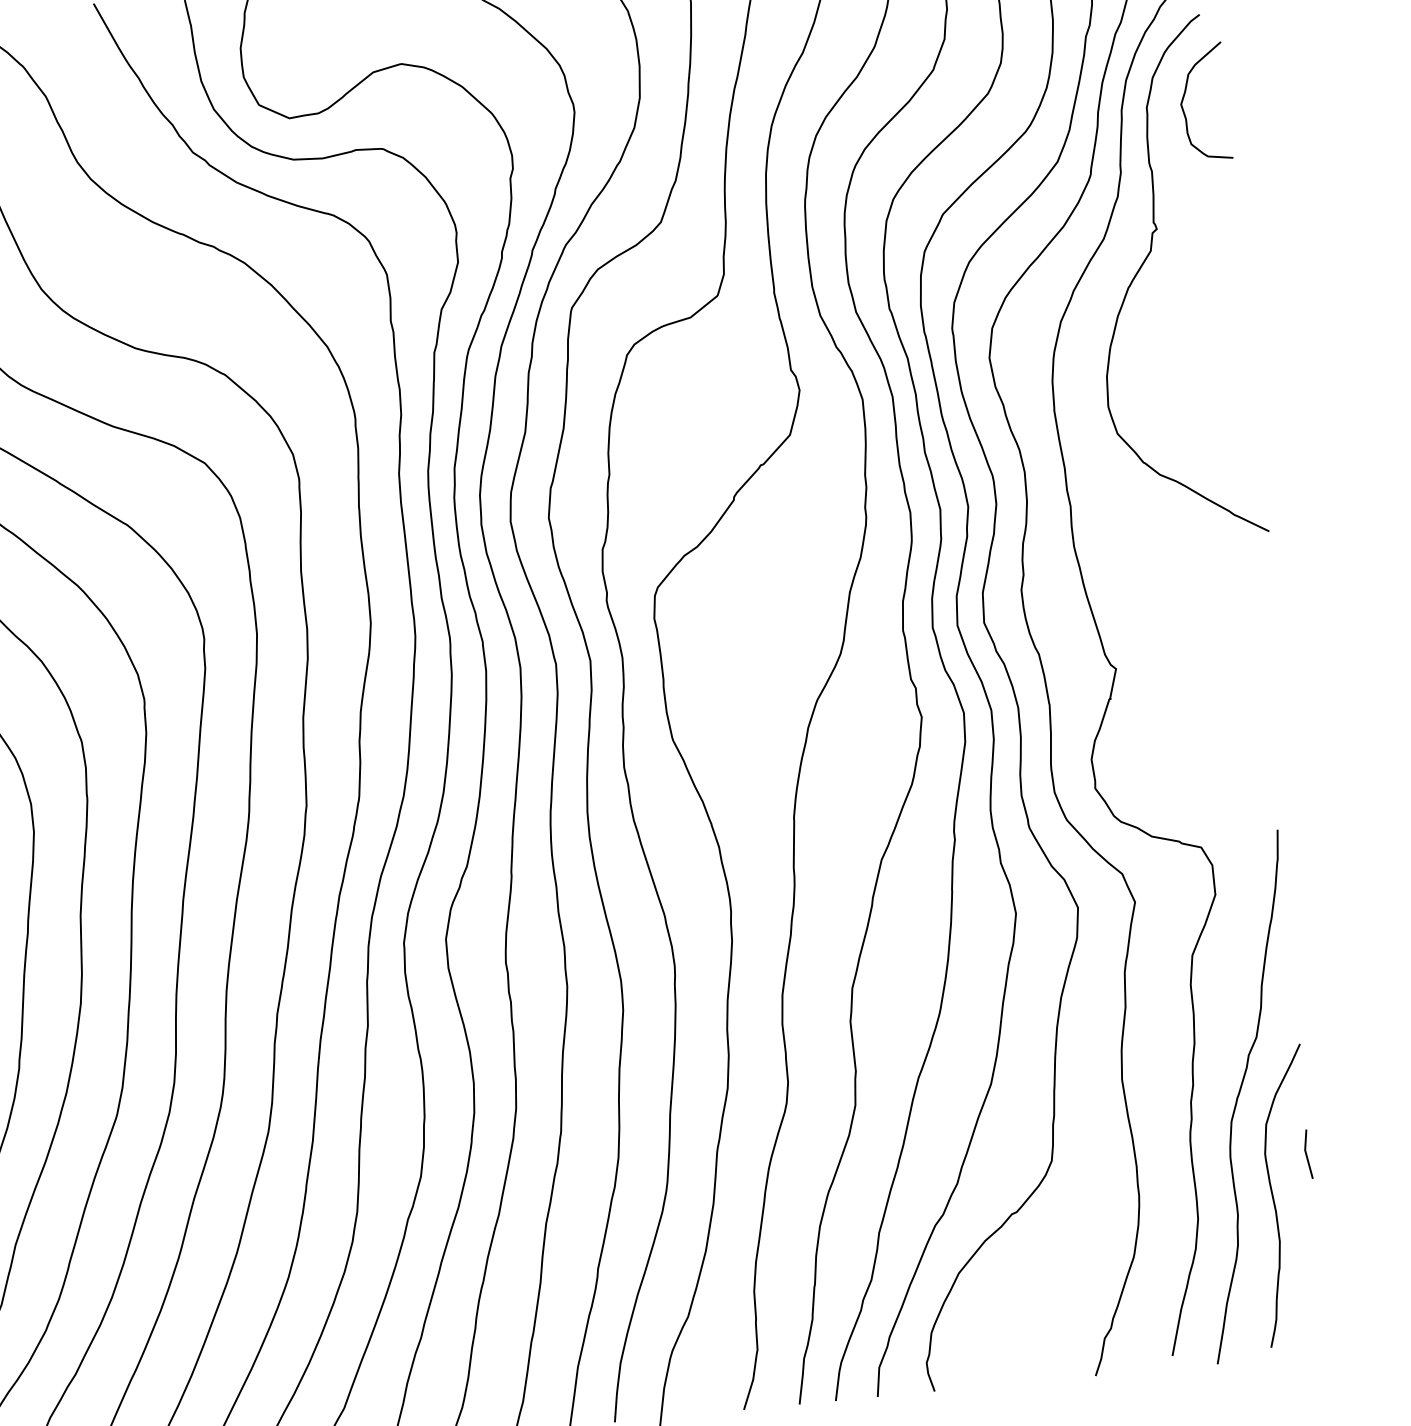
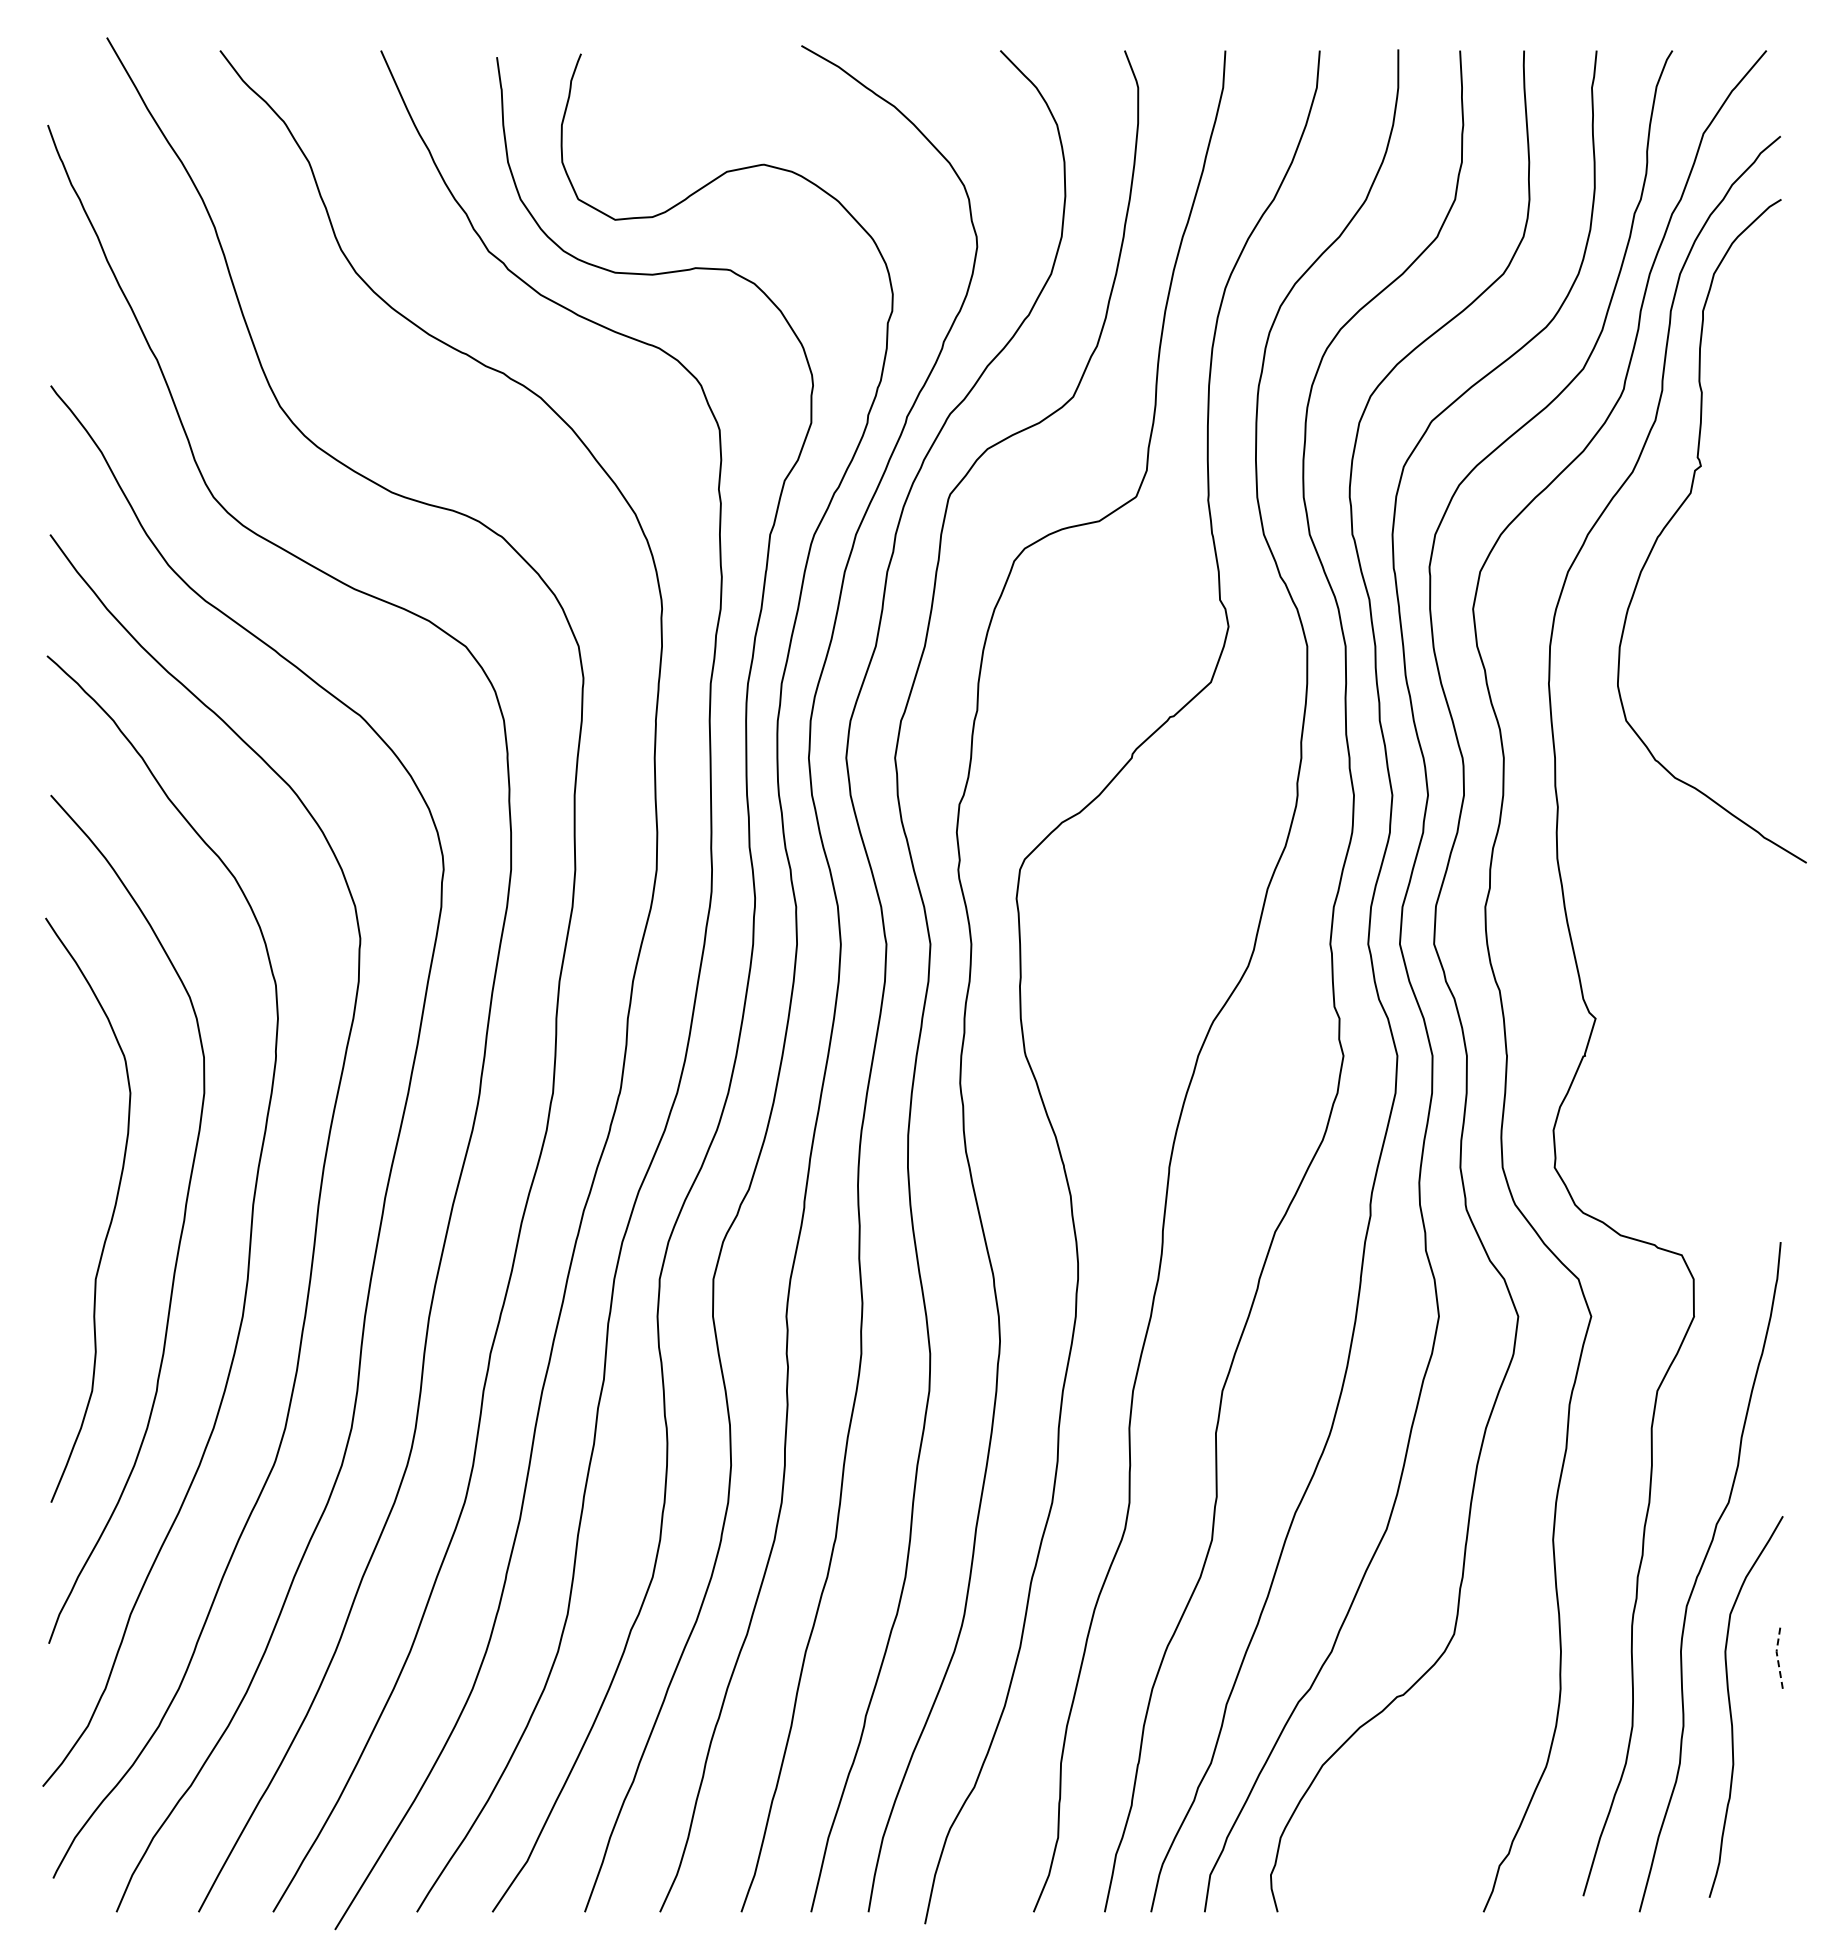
curve: (1184, 96) -> (1752, 301), removed
line: (1306, 1153) -> (1777, 1656), solid -> dashed

